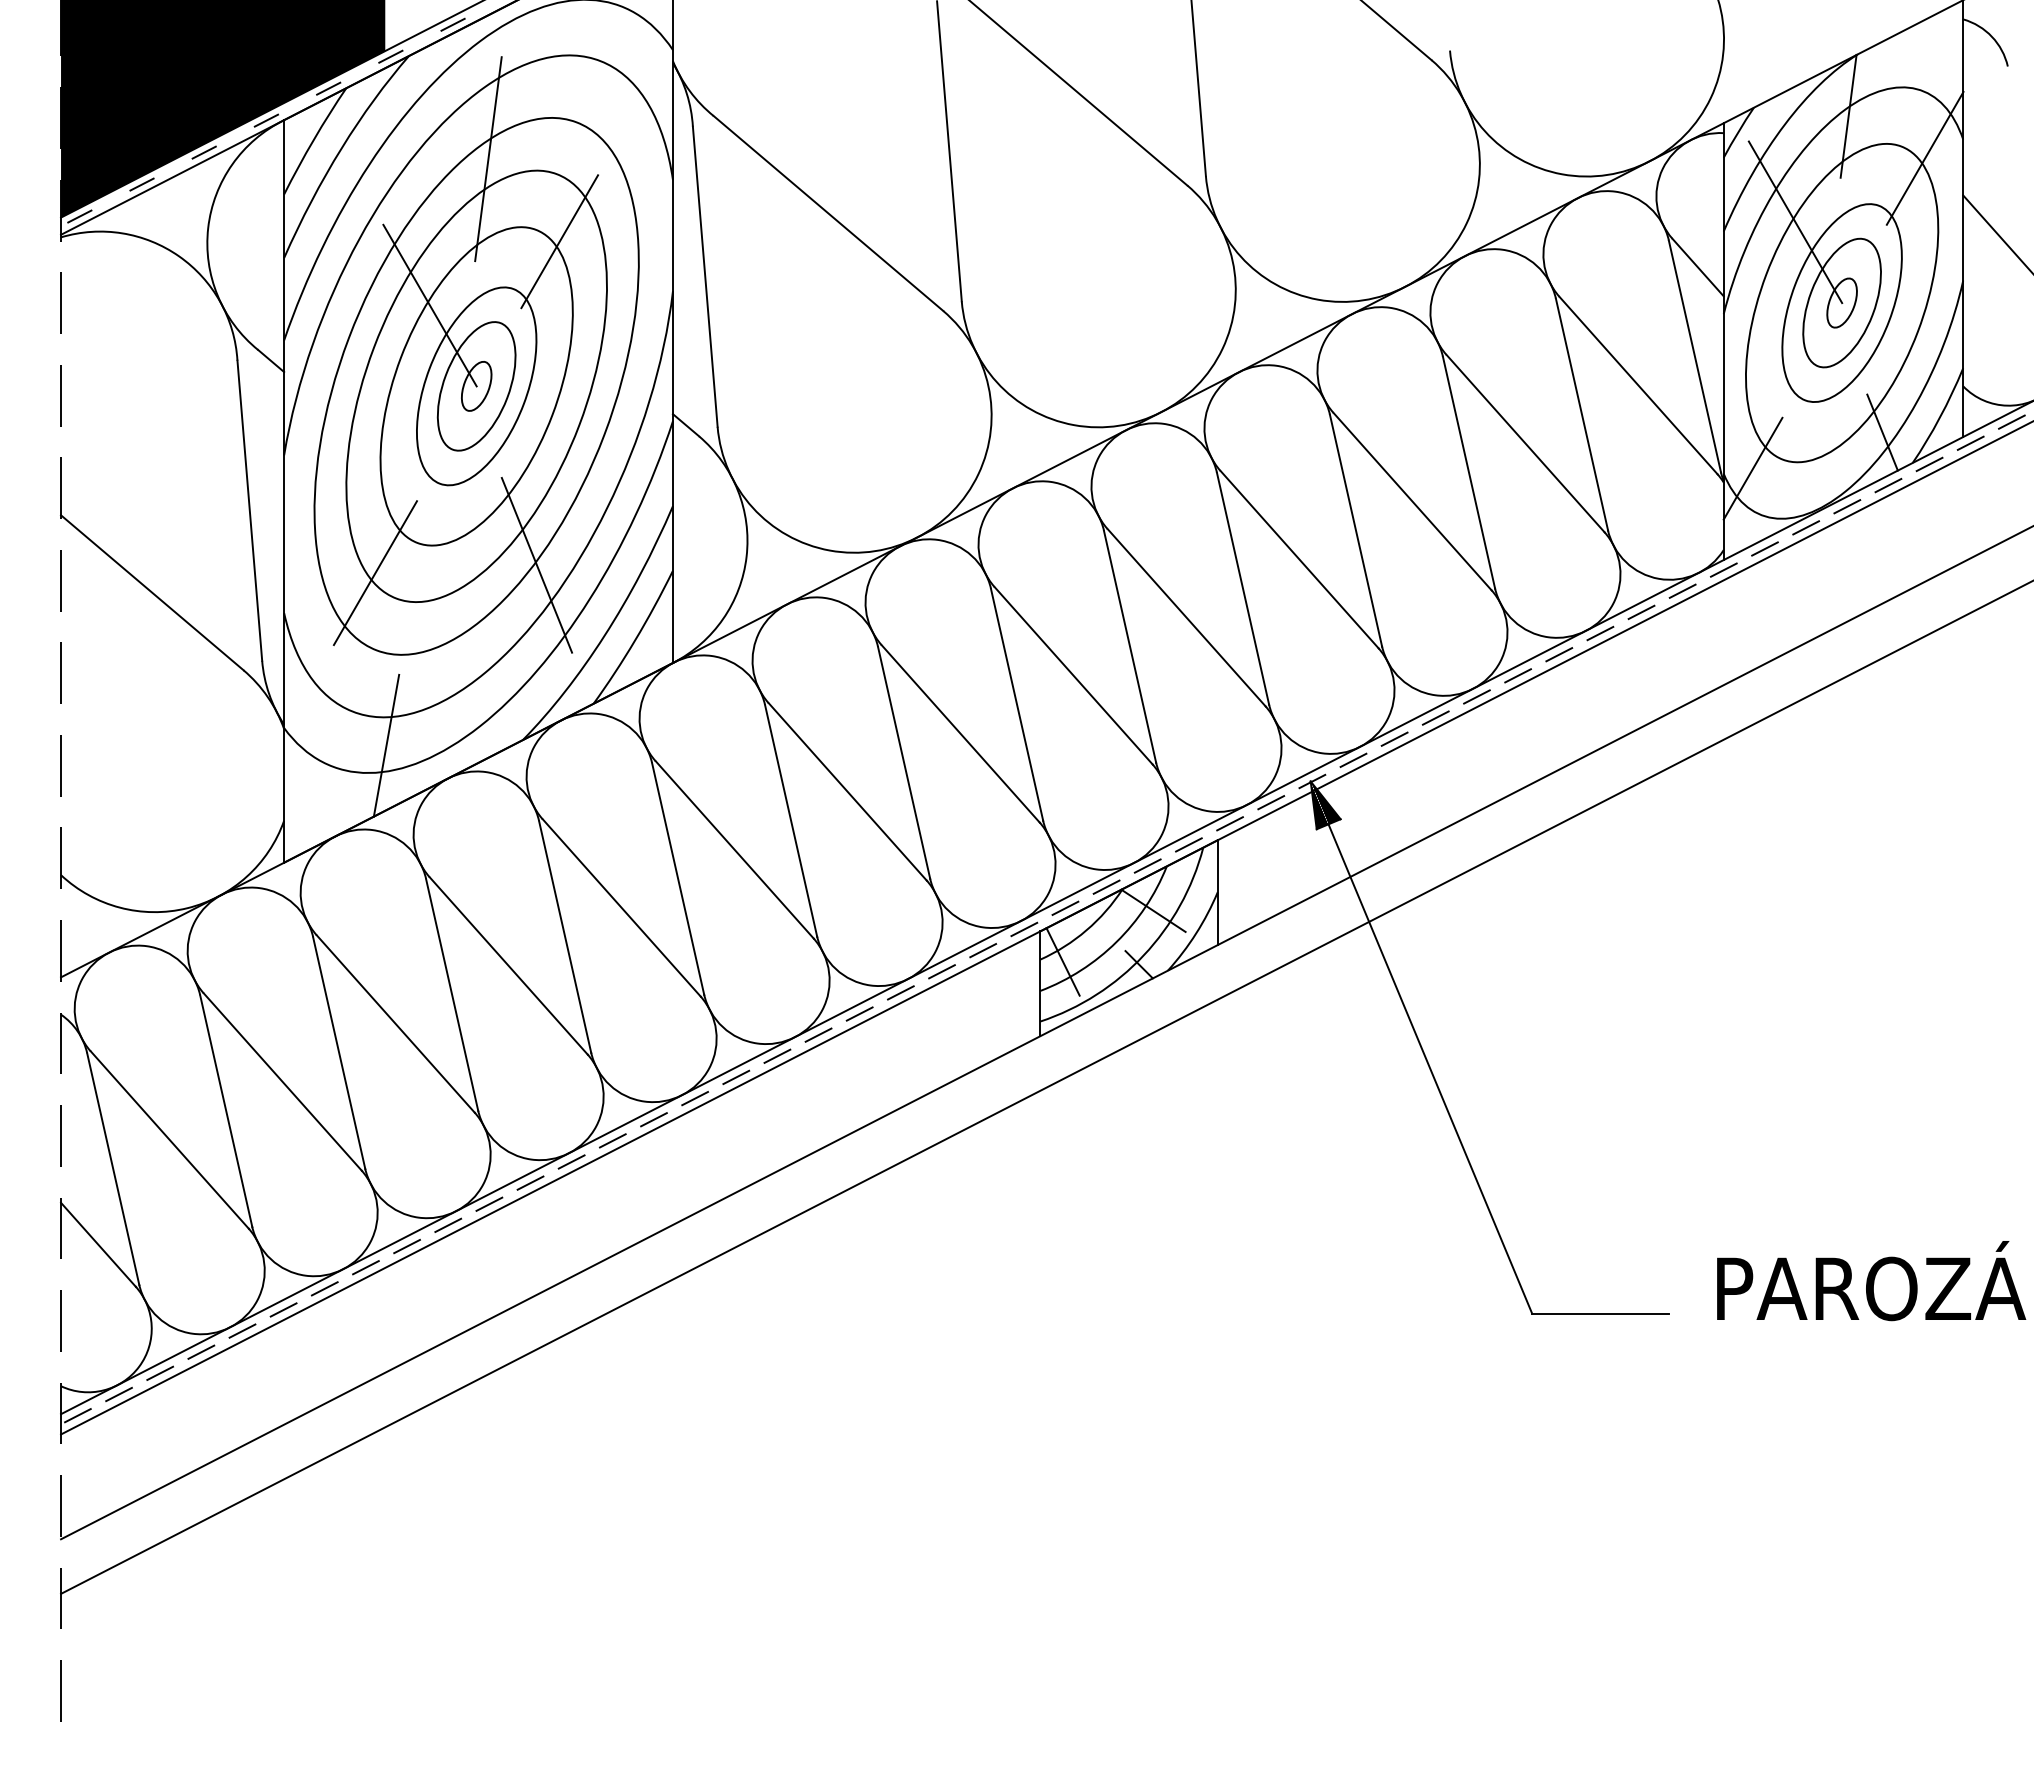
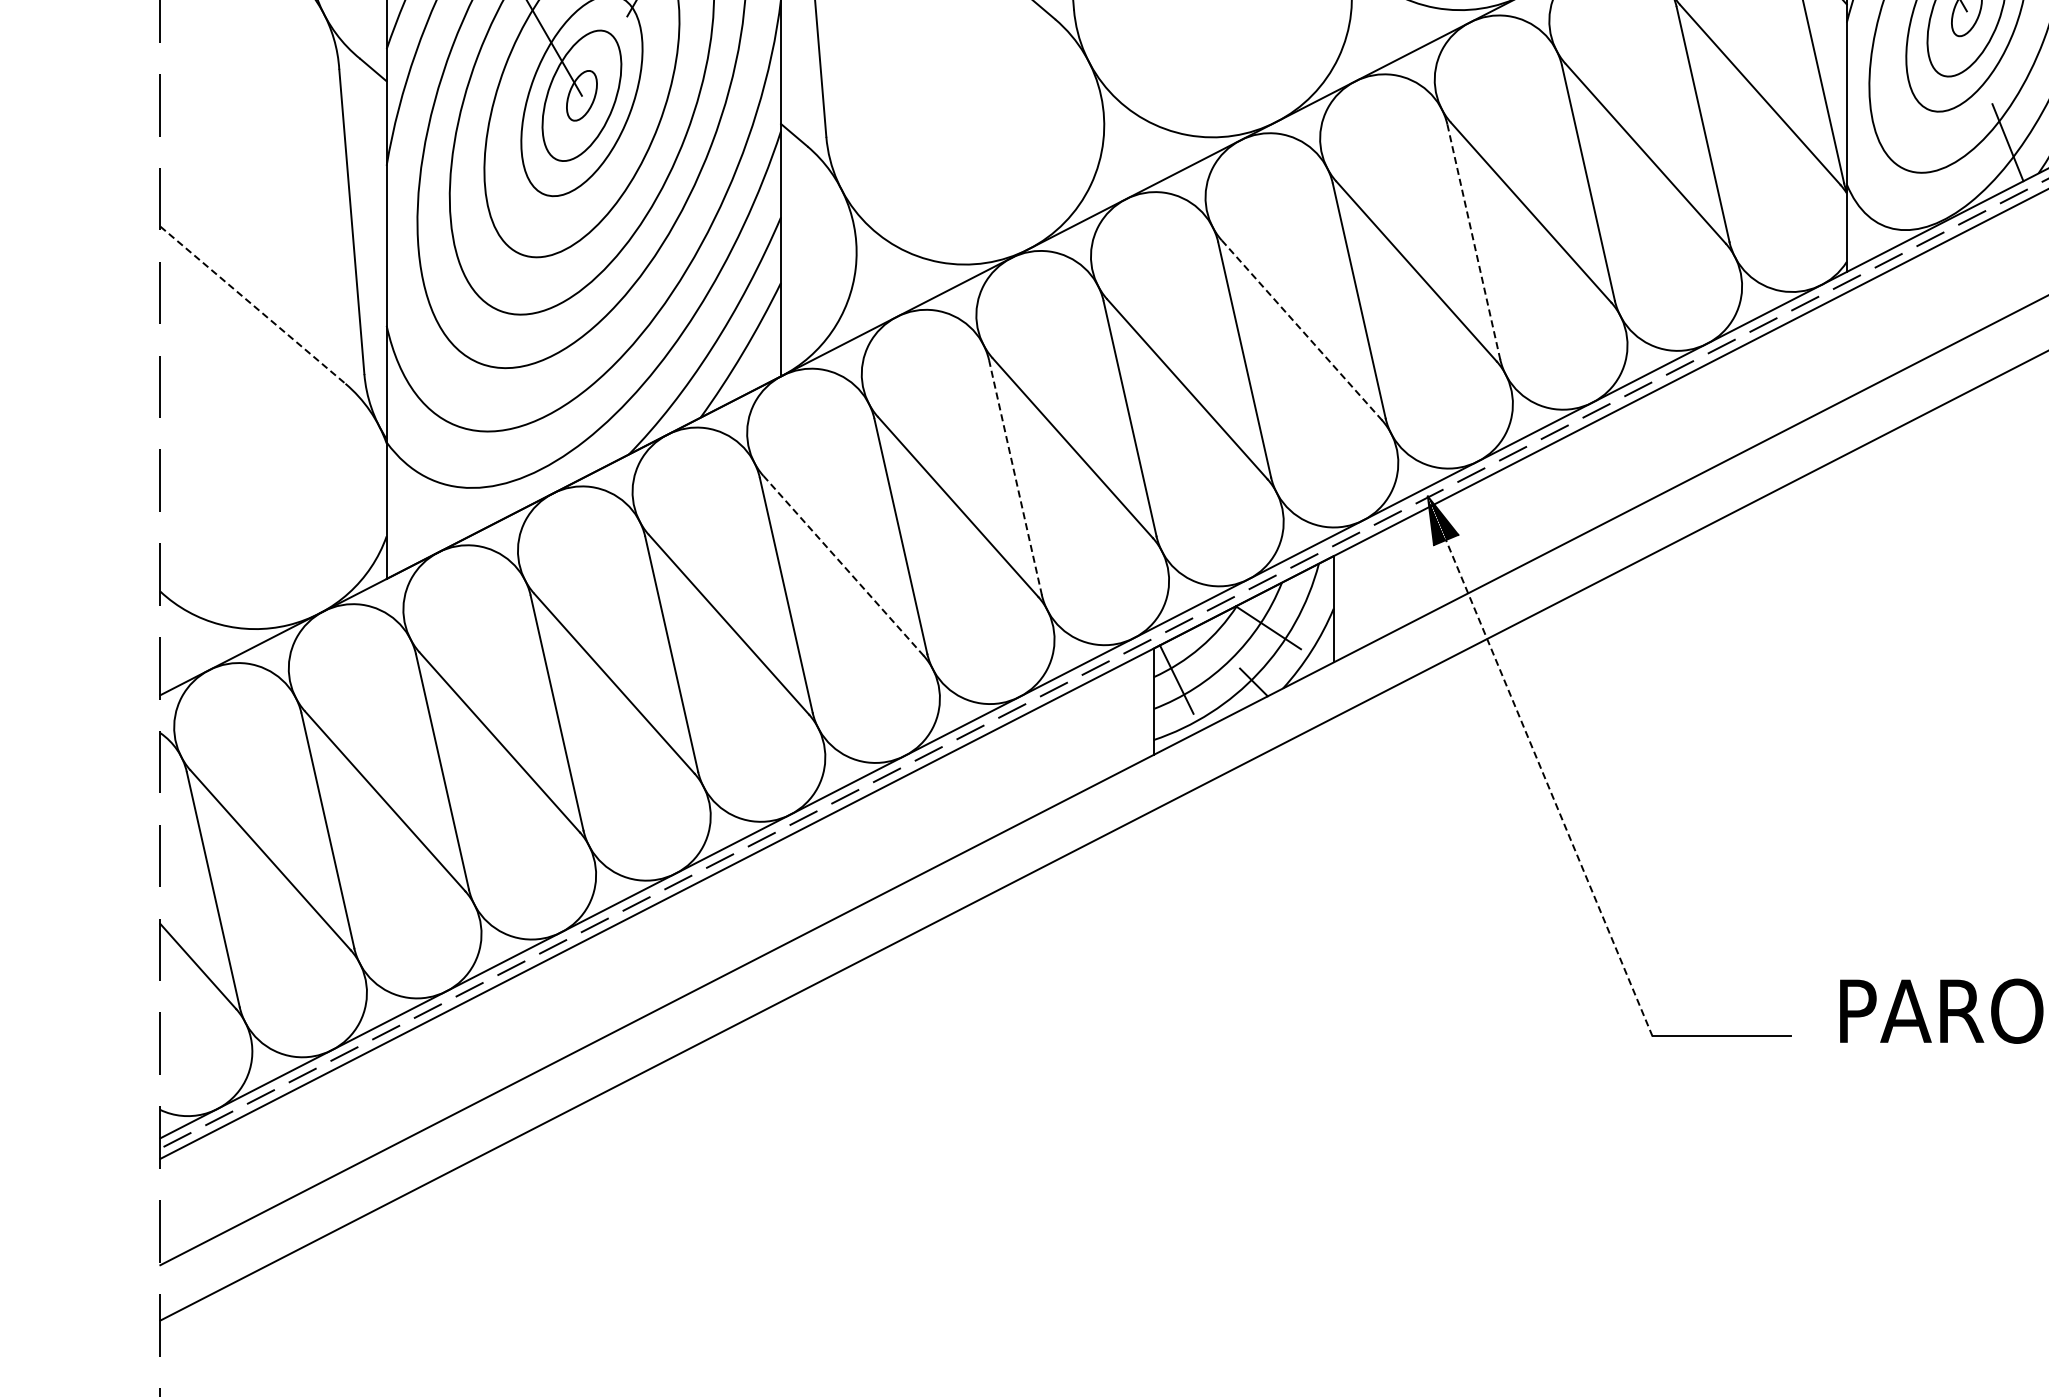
line: (1752, 468) -> (1876, 179), removed
line: (1356, 530) -> (1474, 242), solid -> dashed
line: (536, 564) -> (642, 276), removed
line: (375, 573) -> (479, 285), removed
line: (152, 592) -> (253, 304), solid -> dashed
line: (1186, 617) -> (1301, 330), solid -> dashed
line: (386, 745) -> (490, 460), removed
line: (904, 762) -> (1015, 477), solid -> dashed
line: (734, 849) -> (843, 565), solid -> dashed
line: (1430, 1068) -> (1549, 787), solid -> dashed

